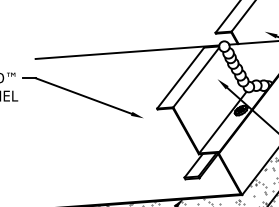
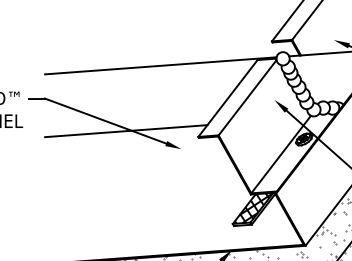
line: (100, 104) -> (126, 131), added
hatch: (201, 165) -> (254, 208), added

